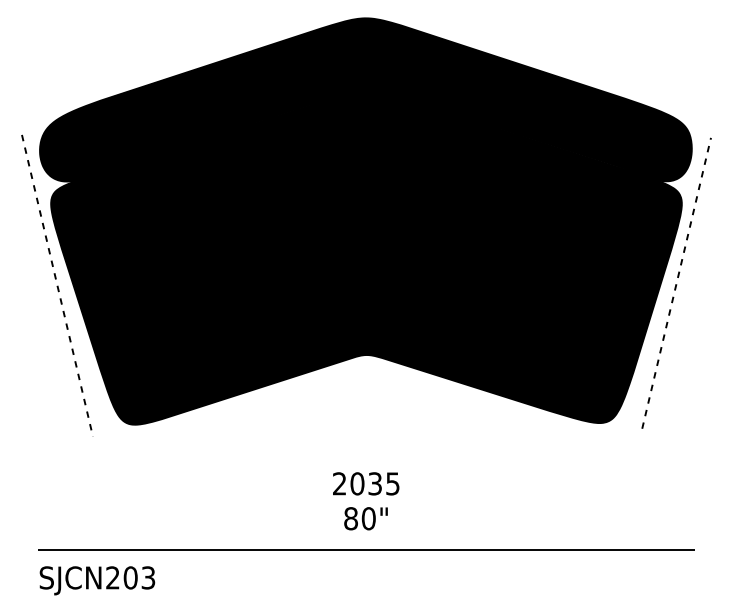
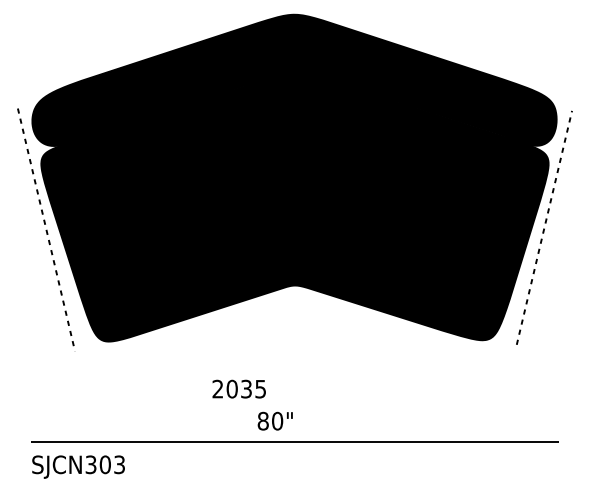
text: (366, 483) -> (239, 388), moved
text: (365, 518) -> (274, 421), moved
text: (112, 577) -> (90, 464), SJCN203 -> SJCN303

